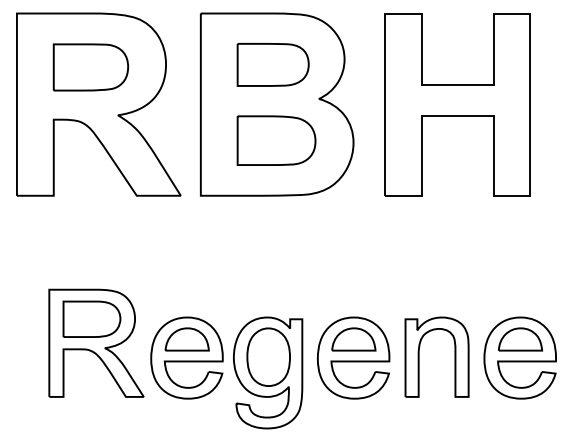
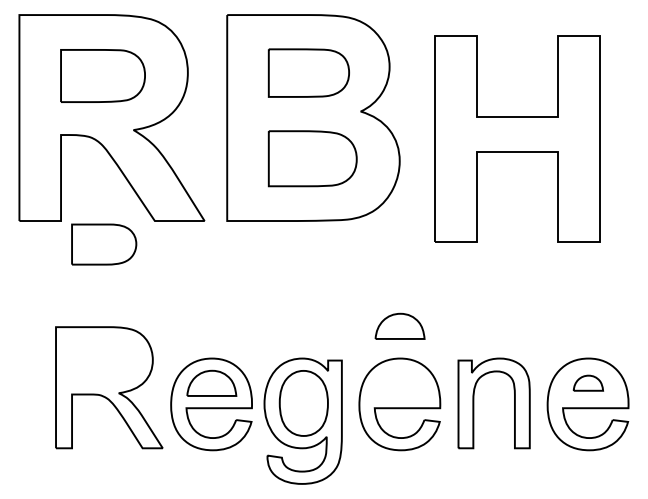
part: (457, 104) -> (517, 138), moved
part: (92, 319) -> (104, 244), moved
part: (353, 338) -> (399, 325), moved
part: (520, 338) -> (588, 382), size x0.6

